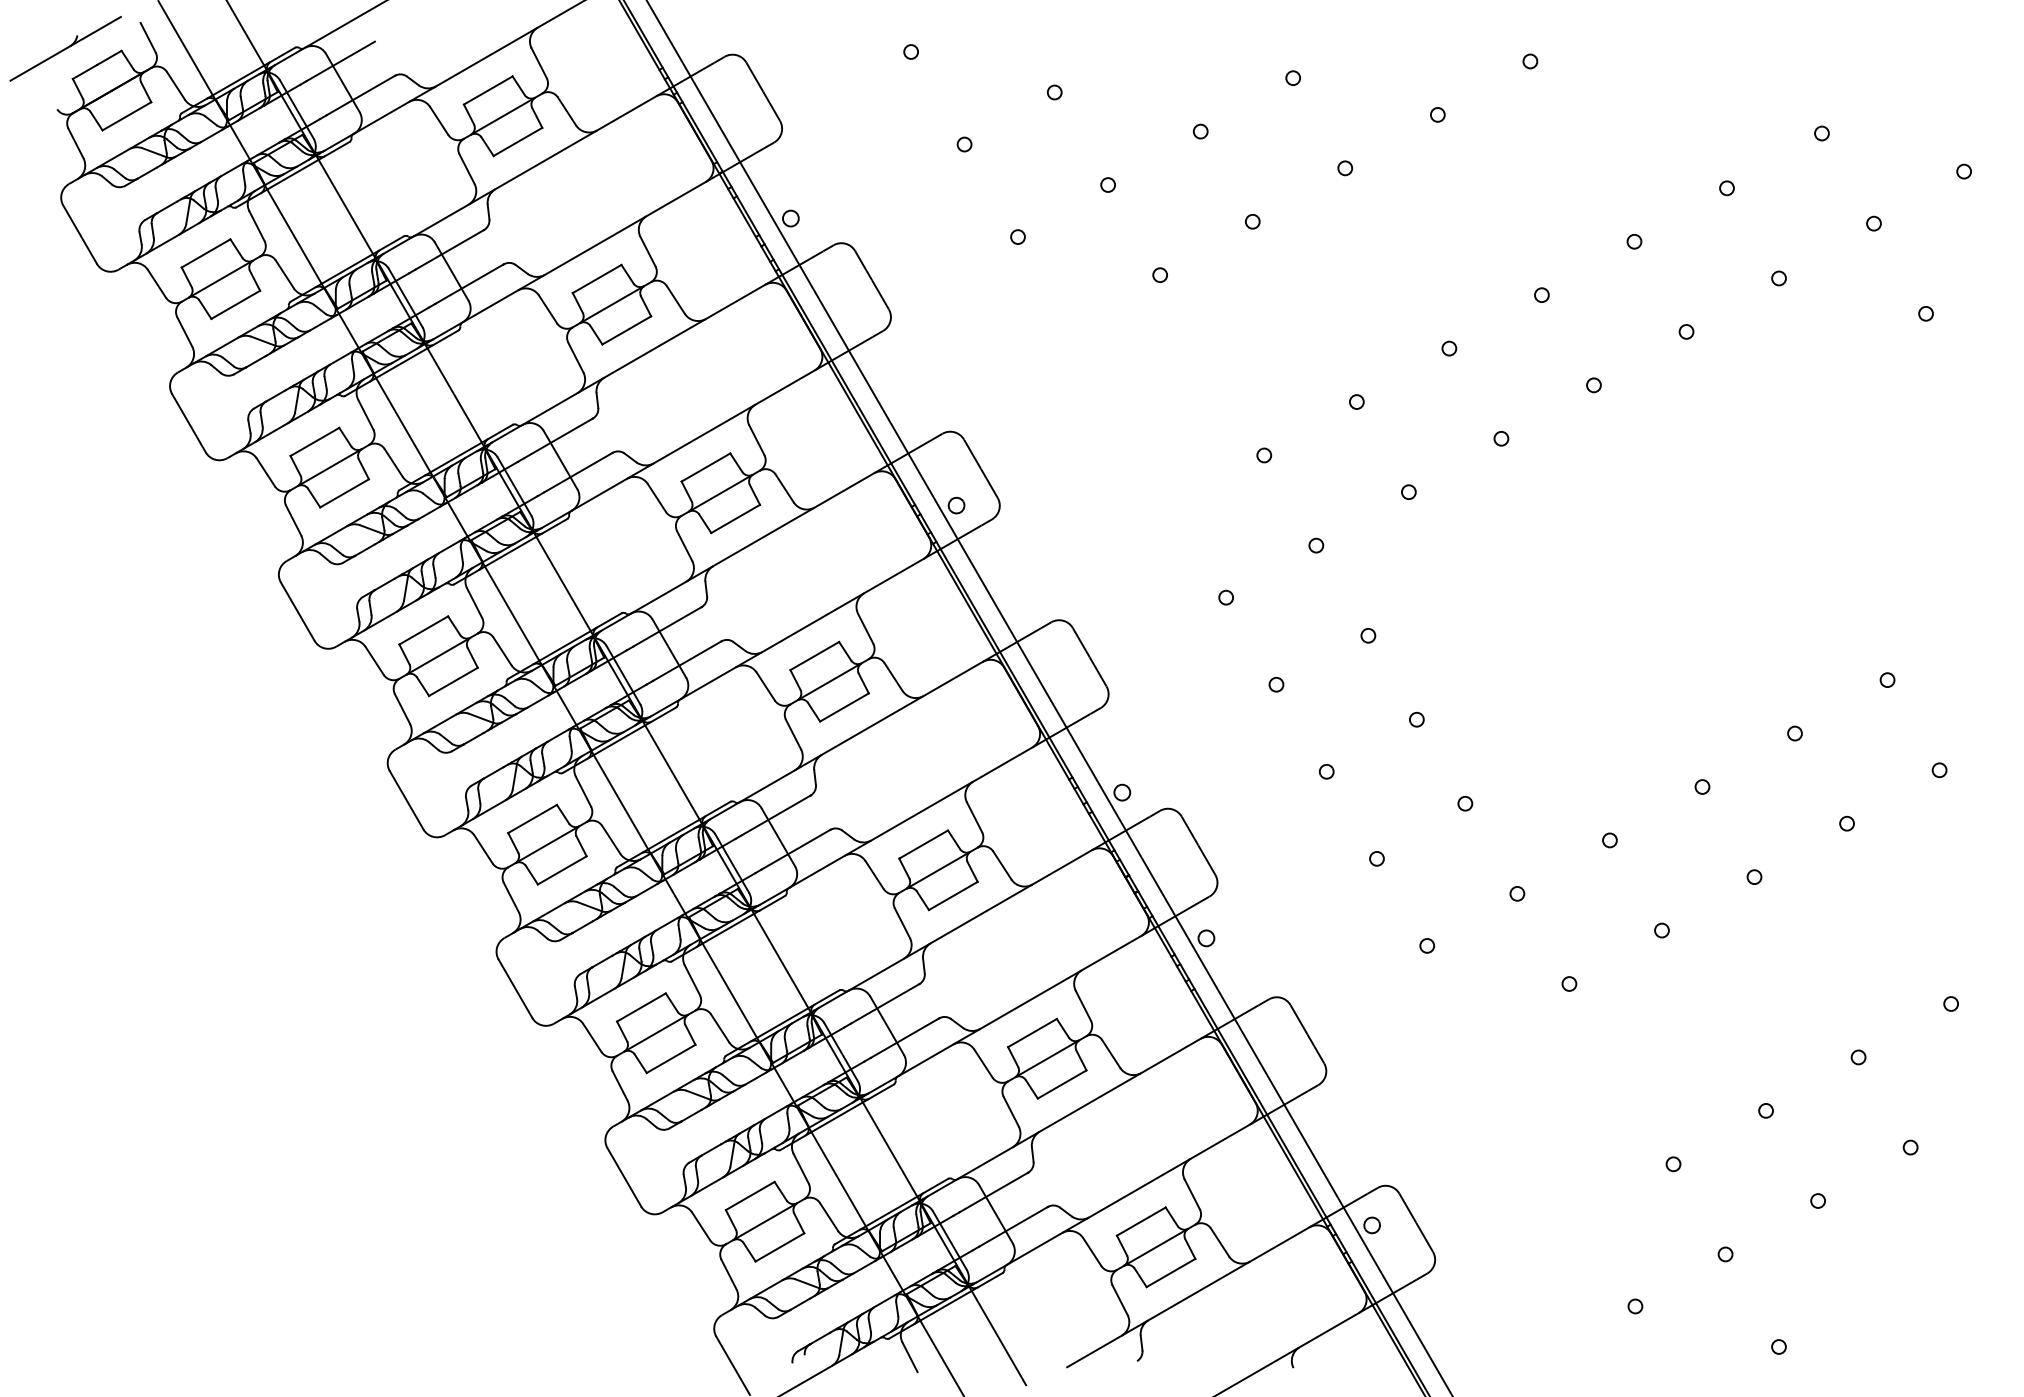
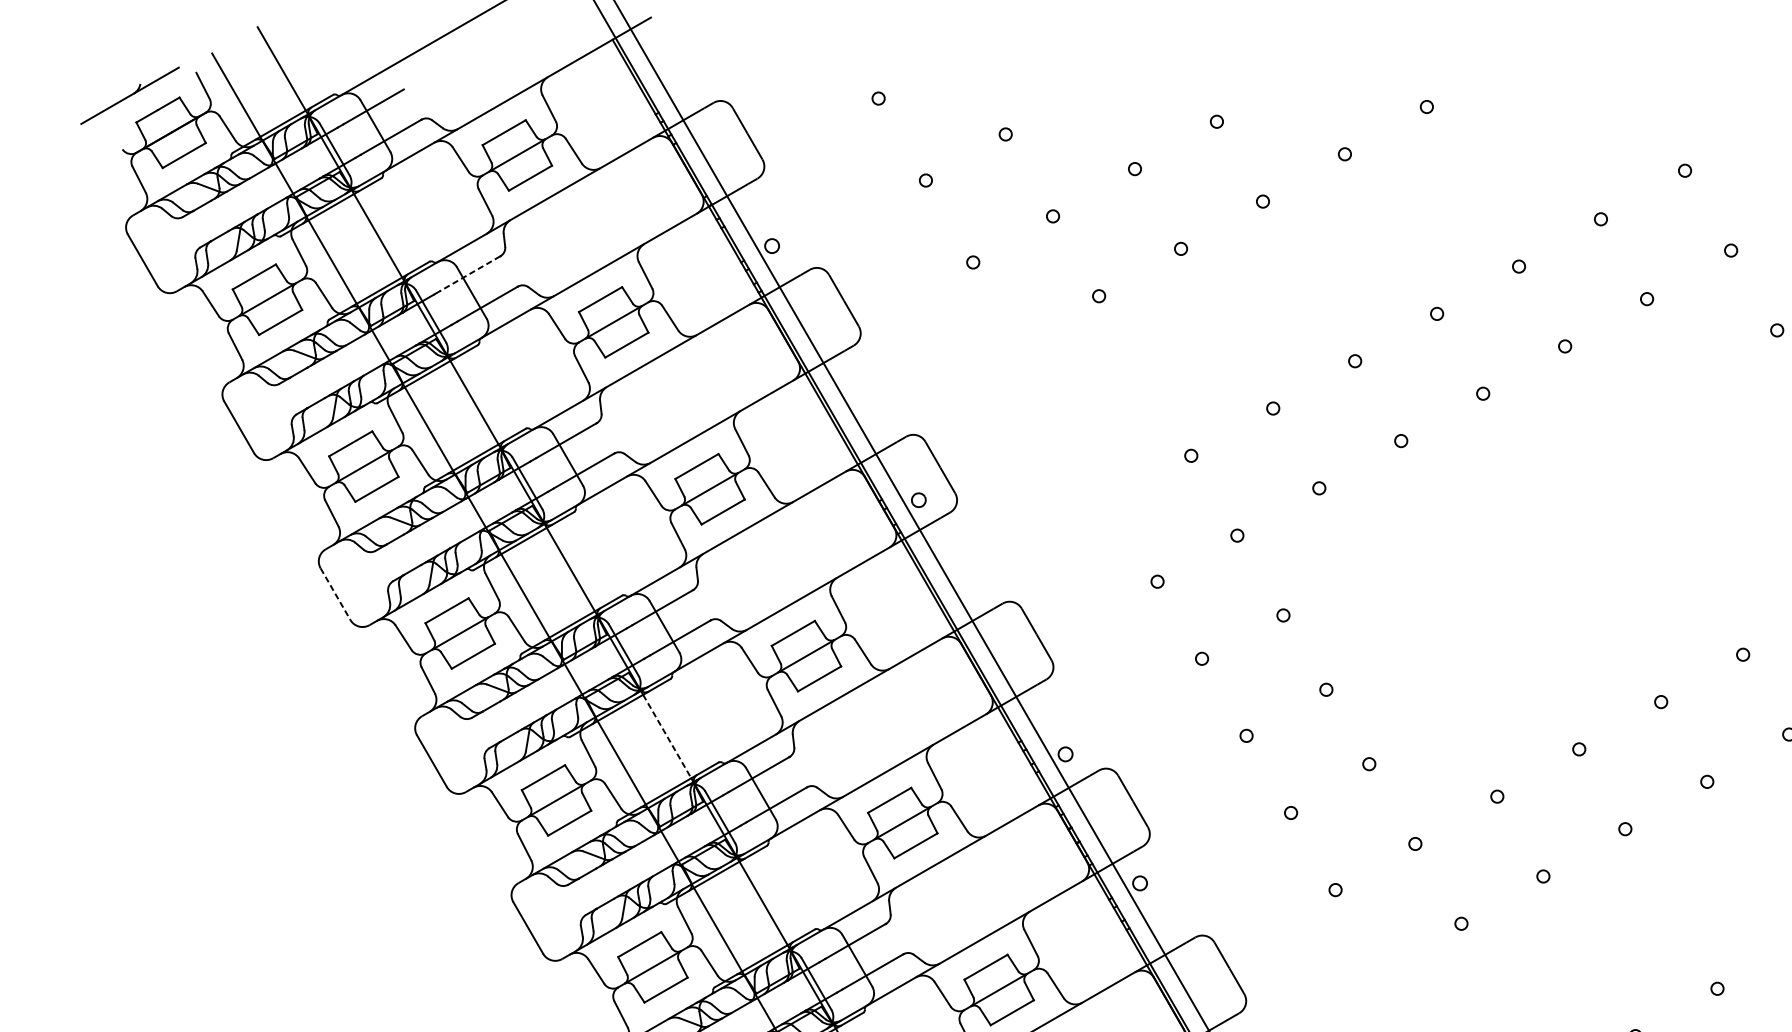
line: (449, 250) -> (469, 274), solid -> dashed
line: (297, 611) -> (335, 593), solid -> dashed
line: (672, 772) -> (667, 736), solid -> dashed

